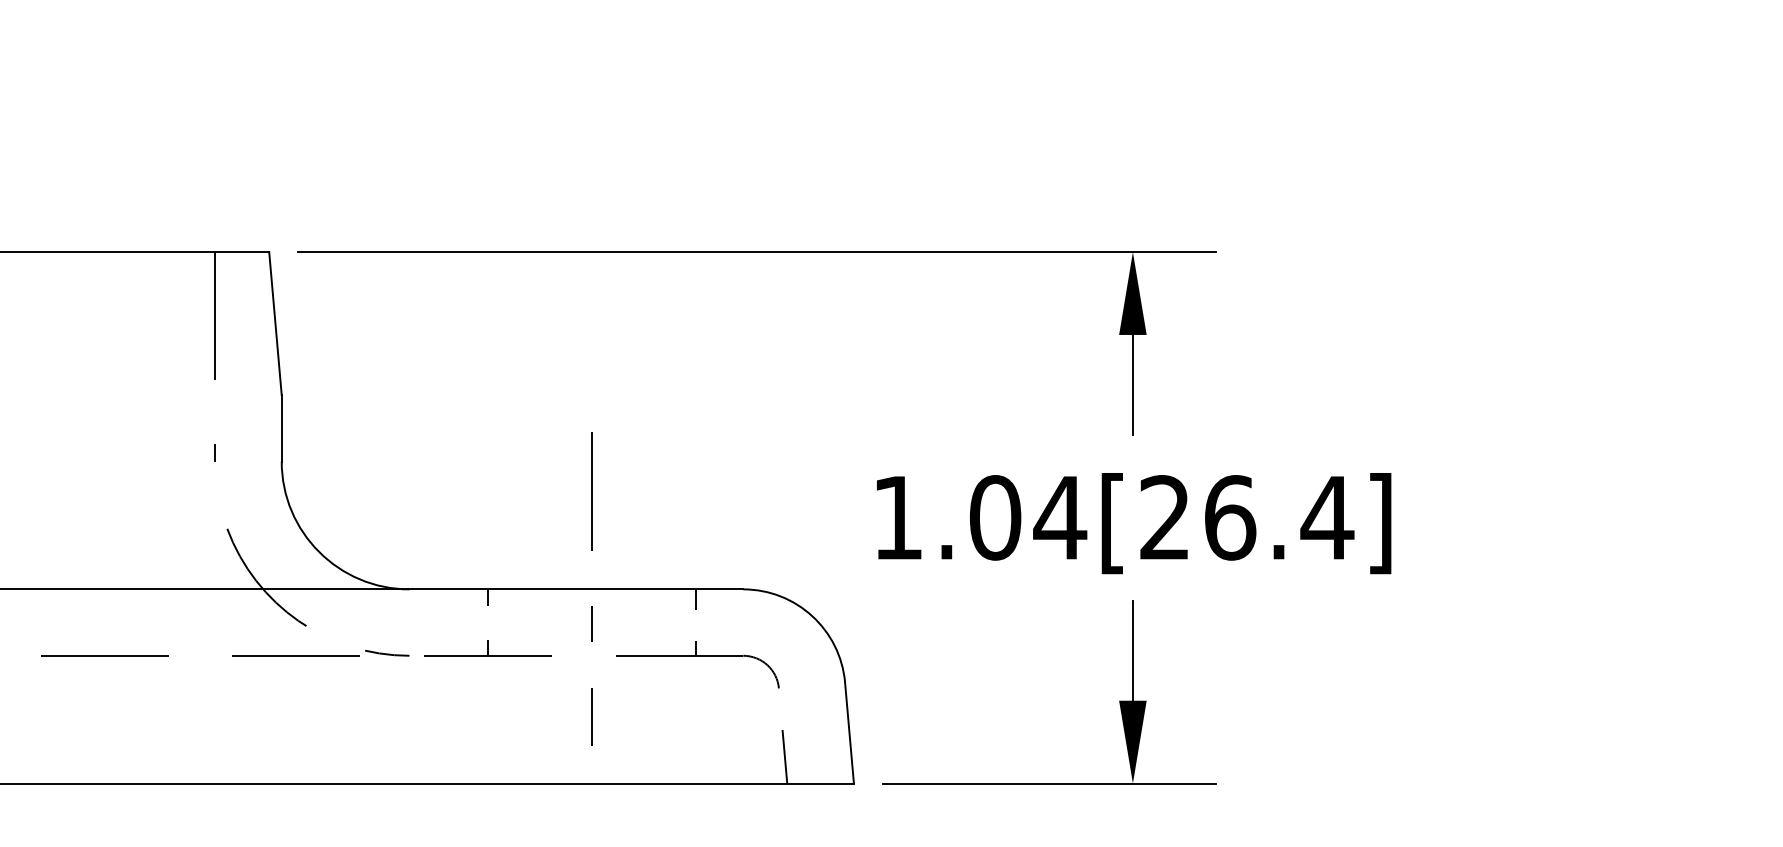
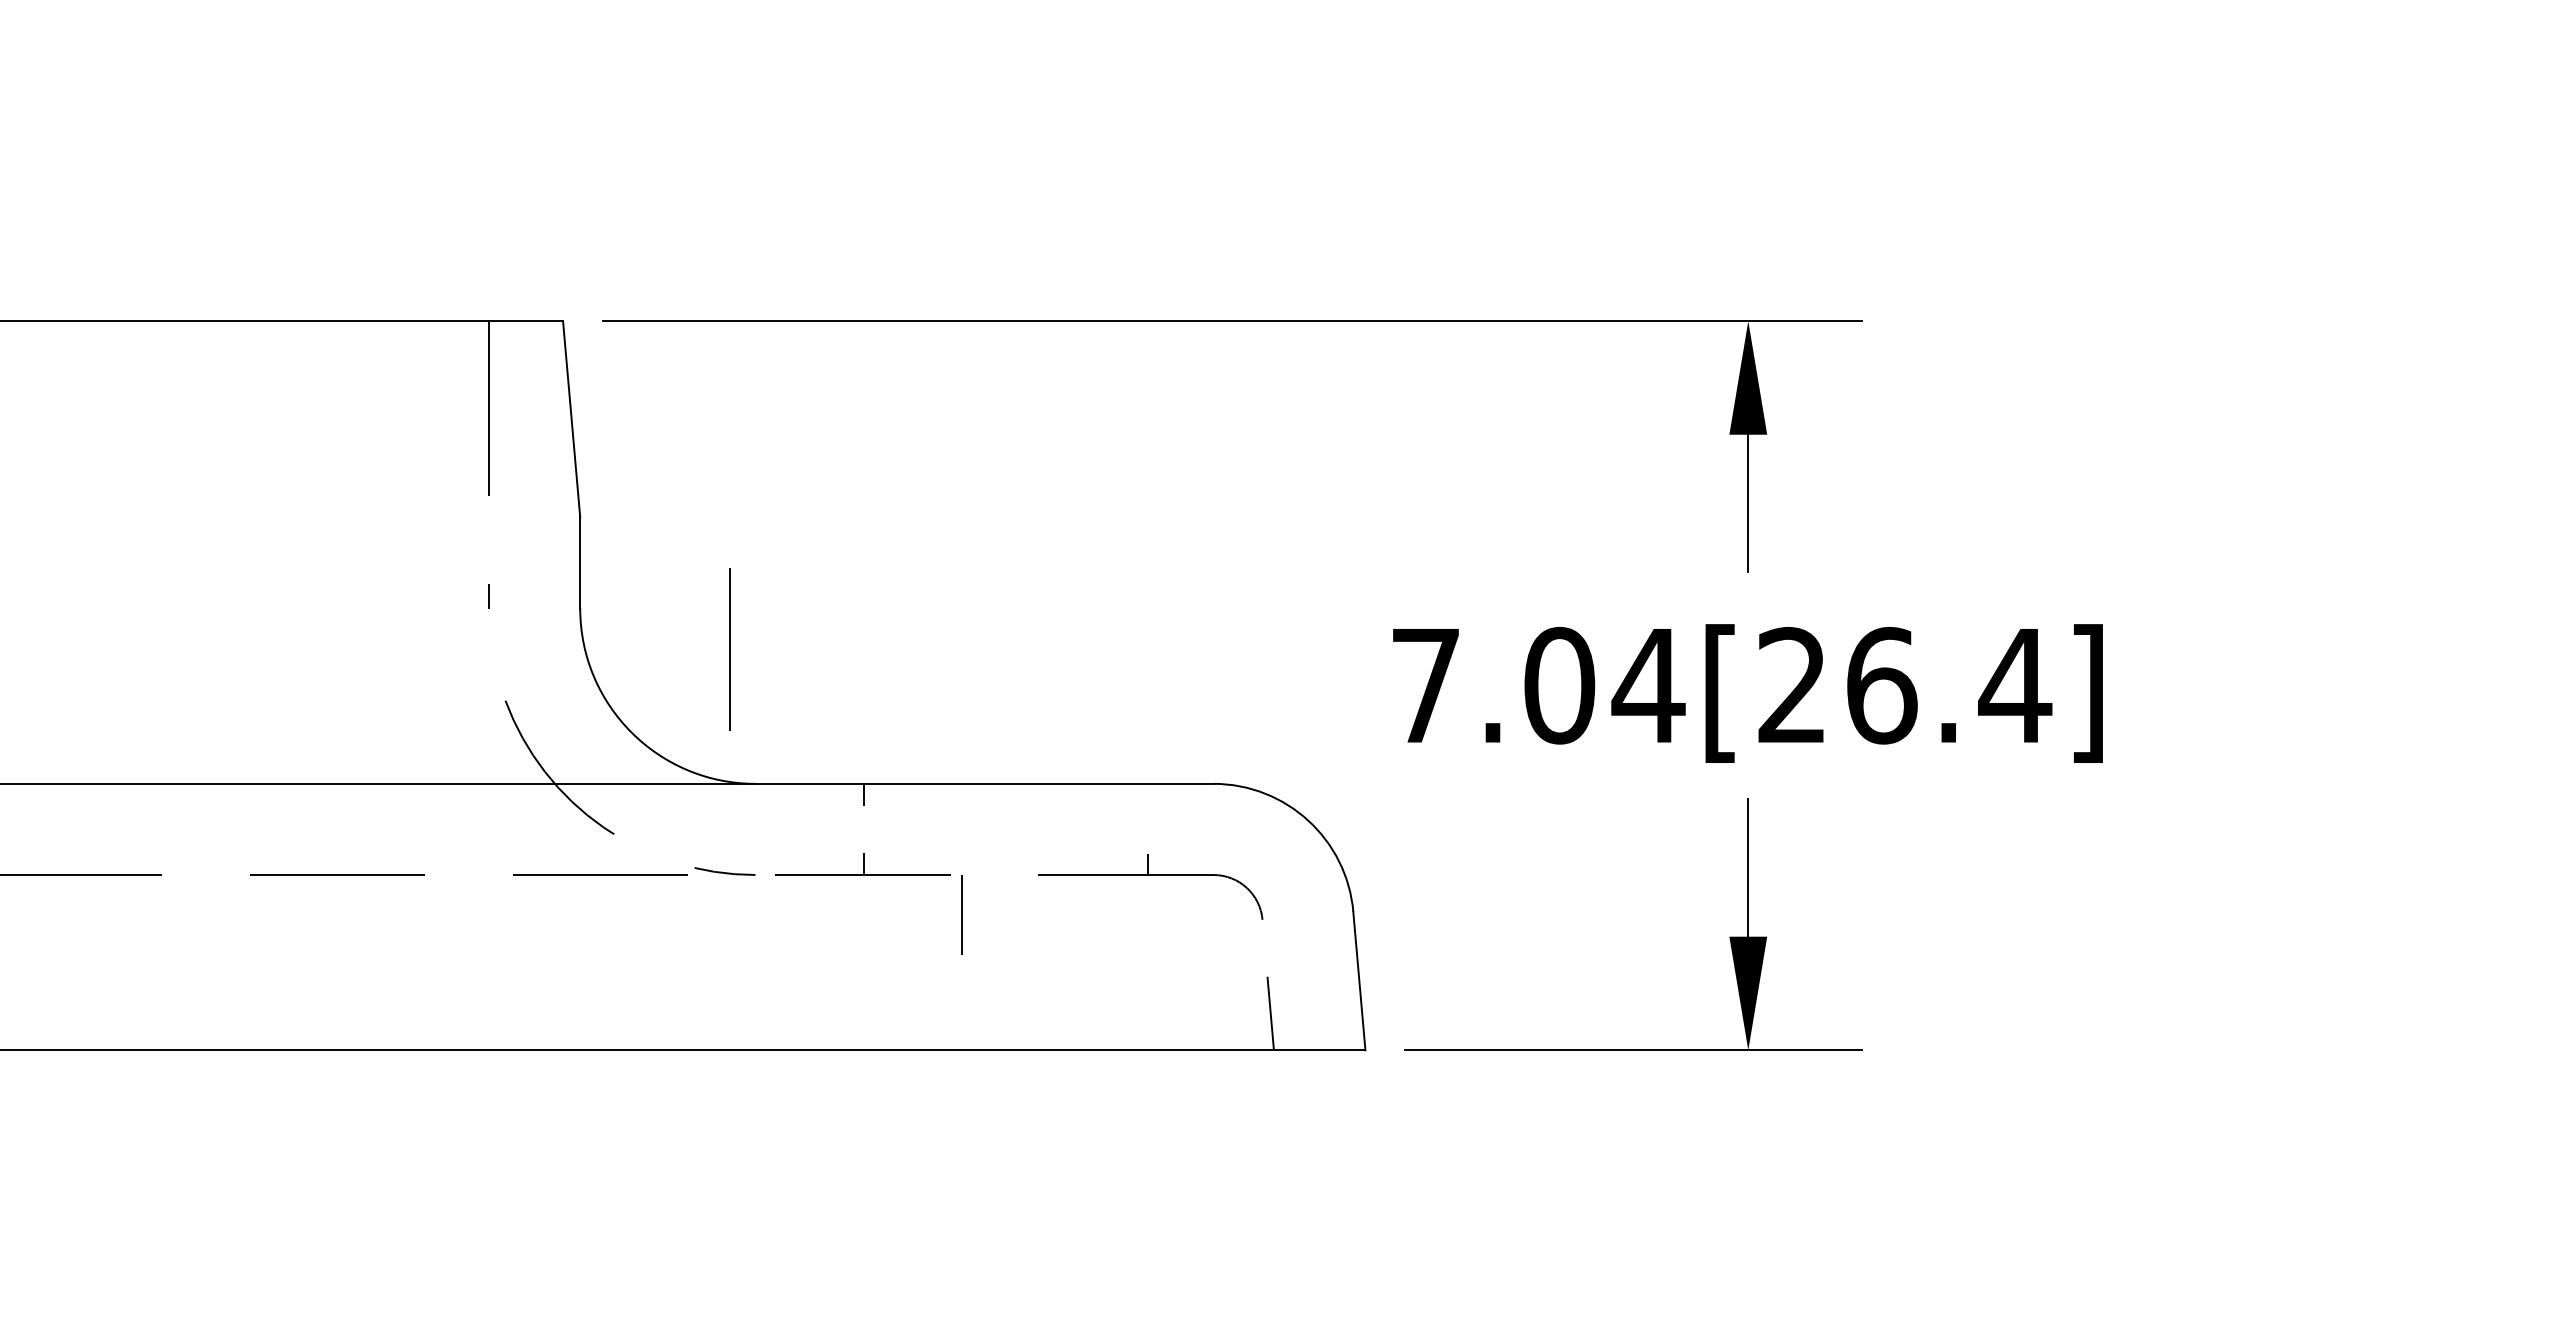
line: (591, 491) -> (729, 649), moved
text: (897, 517) -> (1425, 685), 1.04[26.4] -> 7.04[26.4]
line: (695, 599) -> (1148, 797), removed
line: (592, 623) -> (1006, 830), removed
line: (591, 716) -> (961, 914), moved

